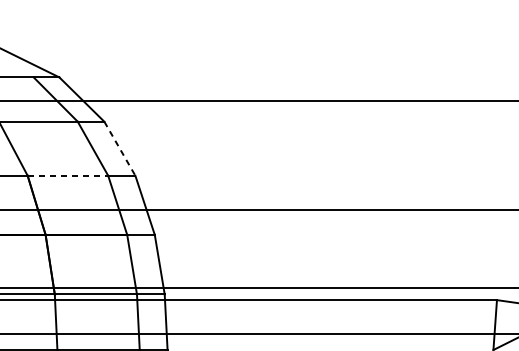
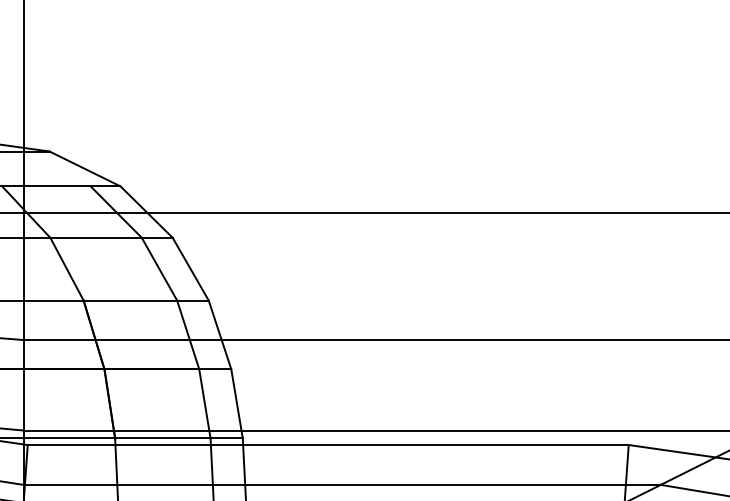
line: (119, 149) -> (190, 269), dashed -> solid
line: (68, 175) -> (130, 300), dashed -> solid

